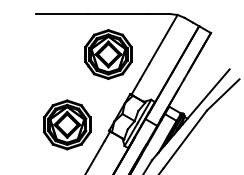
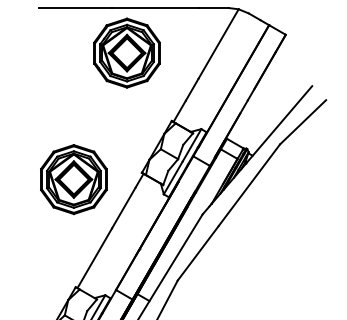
part: (108, 54) -> (126, 52), moved
part: (67, 124) -> (73, 179), moved

